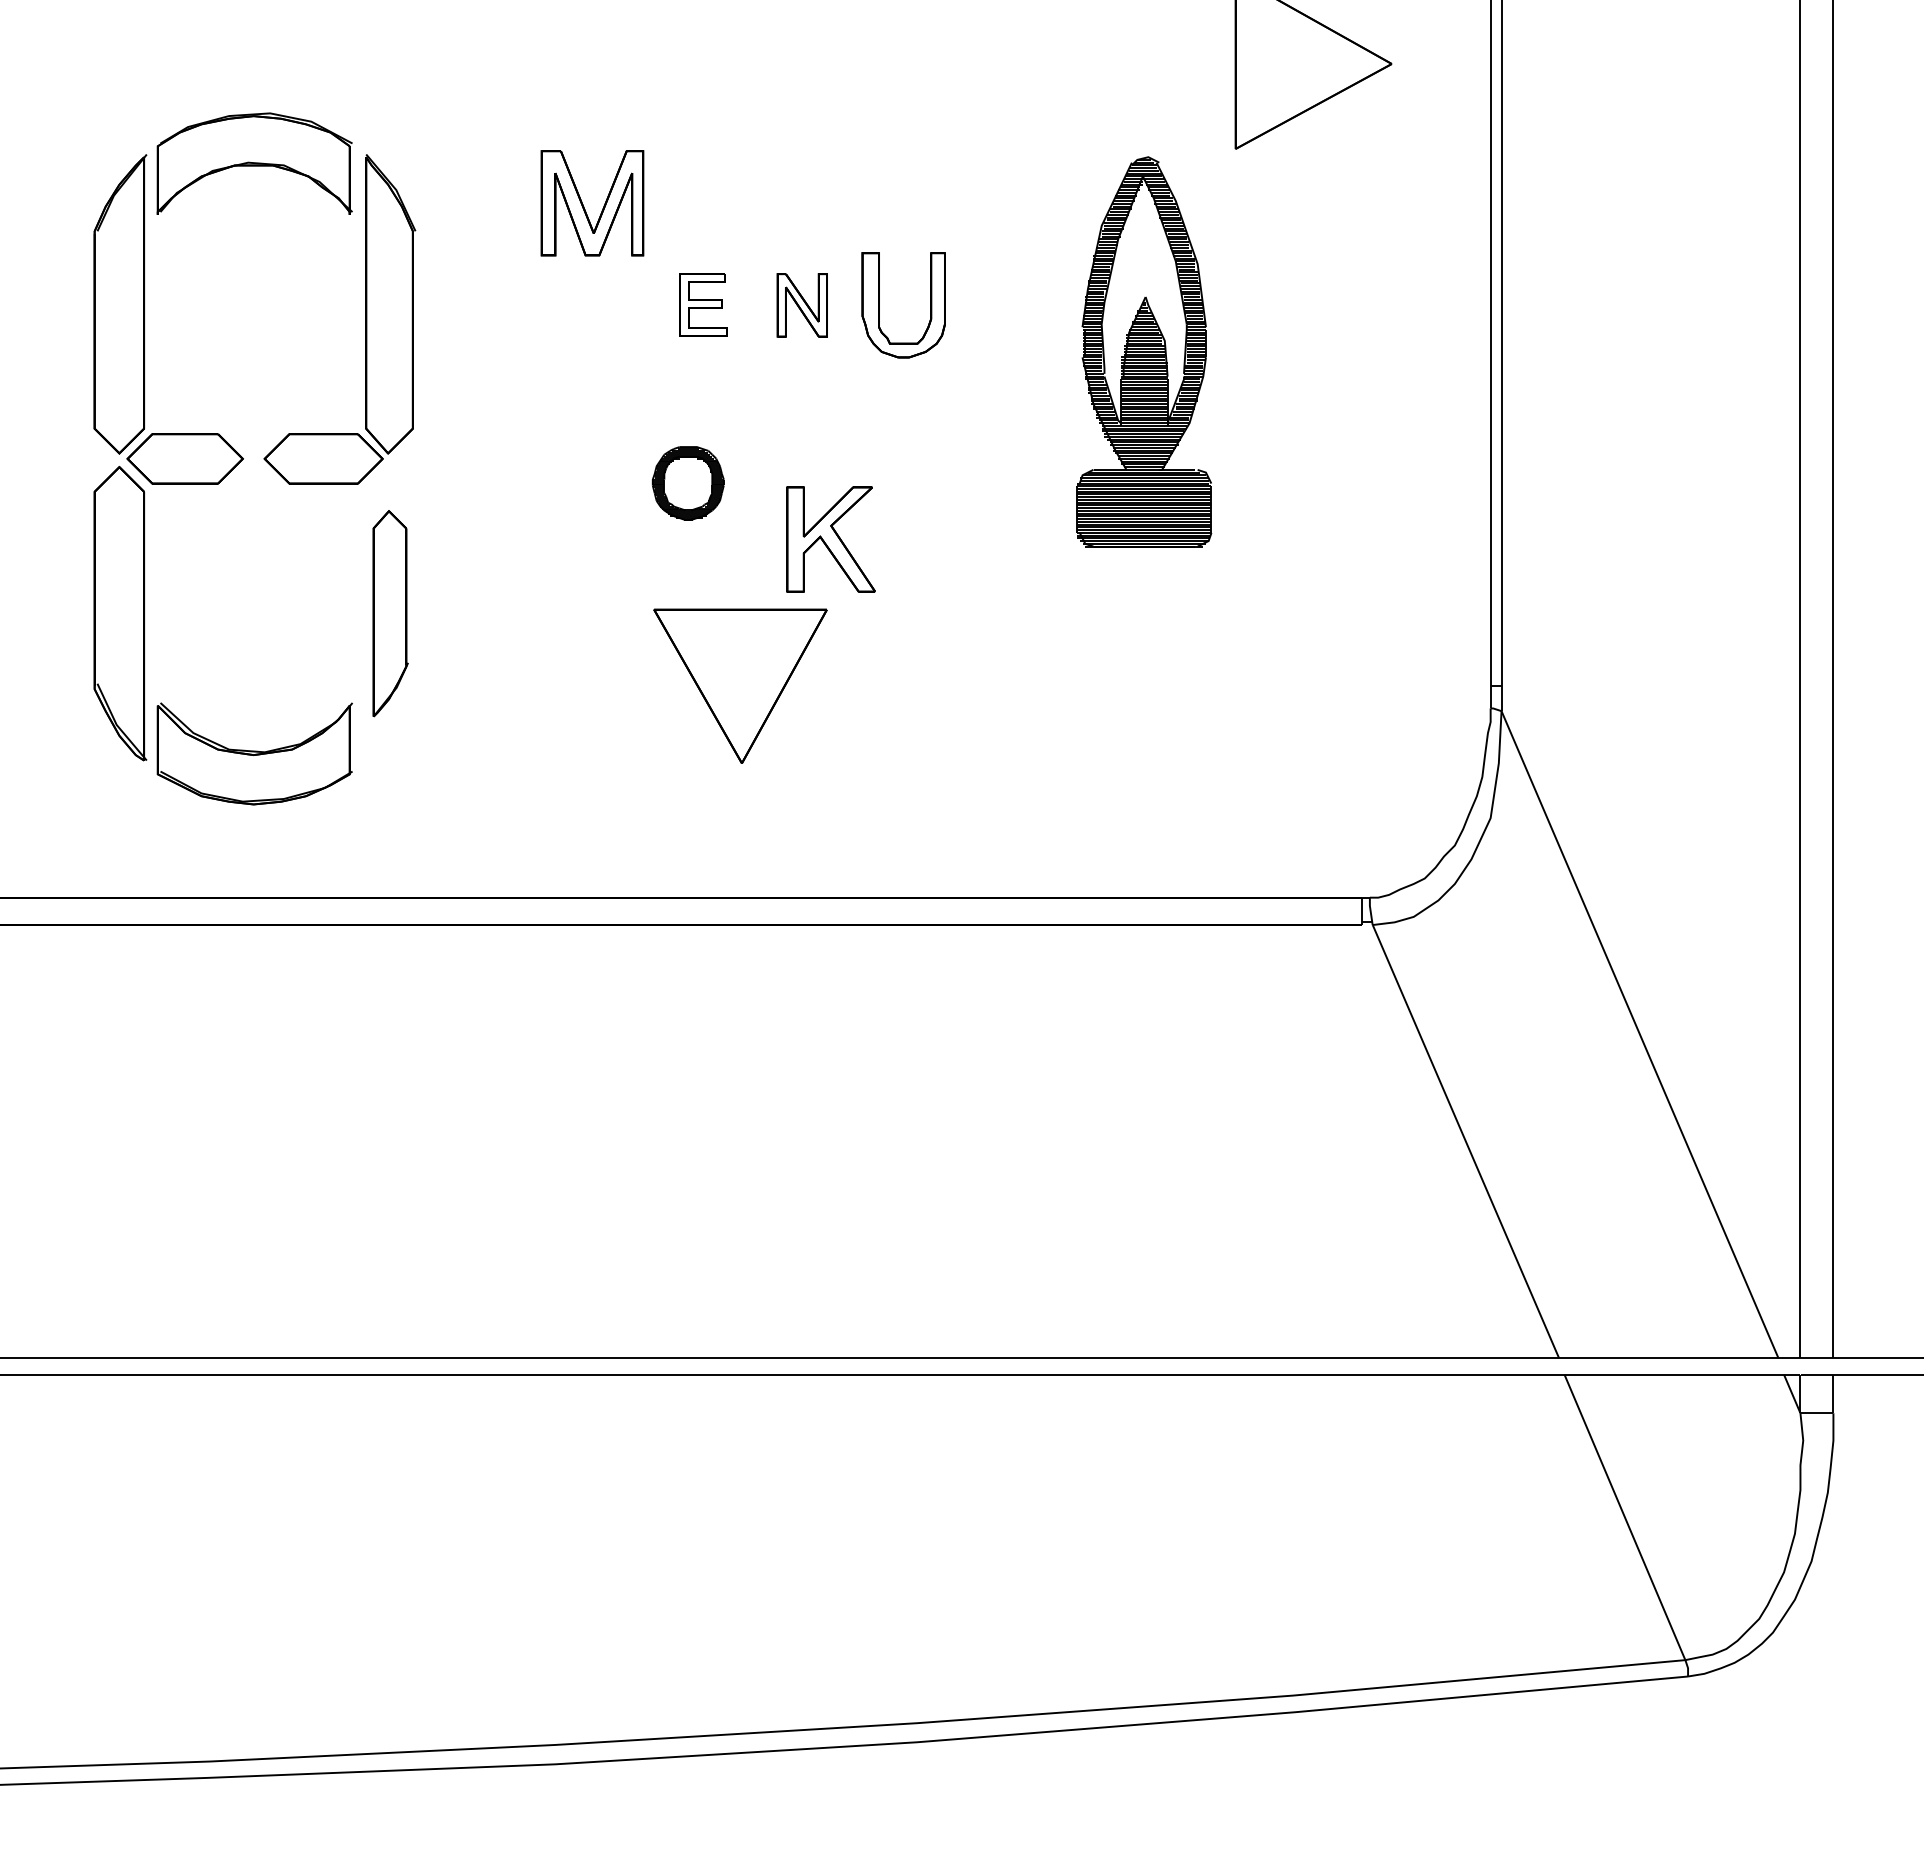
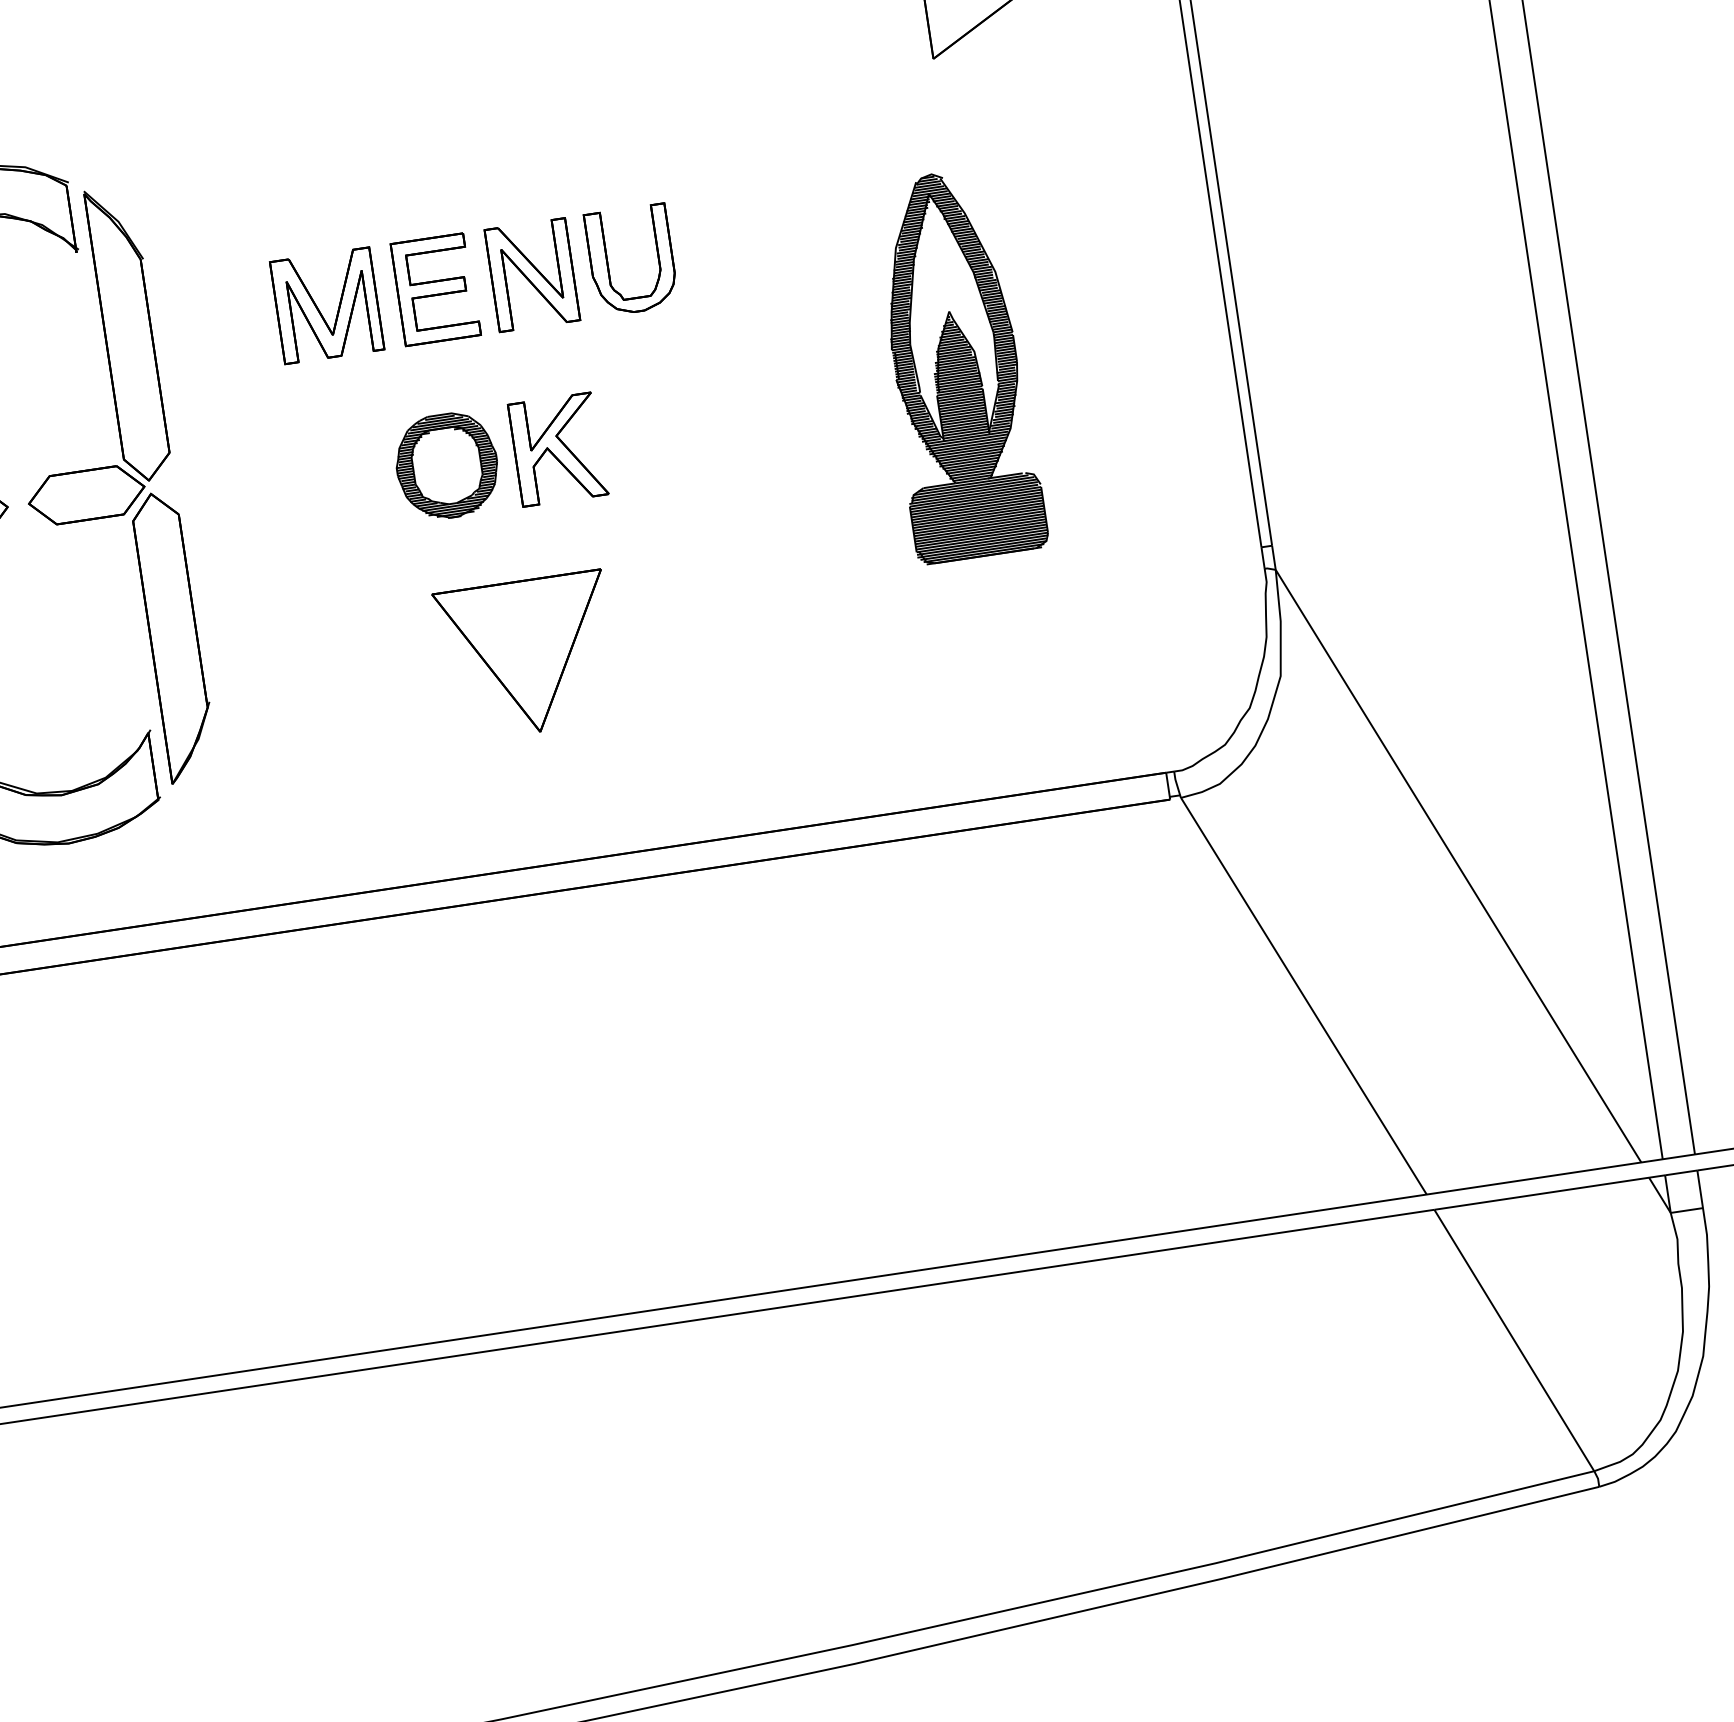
part: (584, 206) -> (319, 310), moved
part: (703, 304) -> (435, 288), size x1.67
part: (802, 305) -> (532, 275), size x1.67
part: (1144, 351) -> (956, 364), moved
part: (687, 483) -> (446, 466), size x1.43
part: (830, 539) -> (557, 449), moved
part: (390, 613) -> (174, 636), size x1.43

